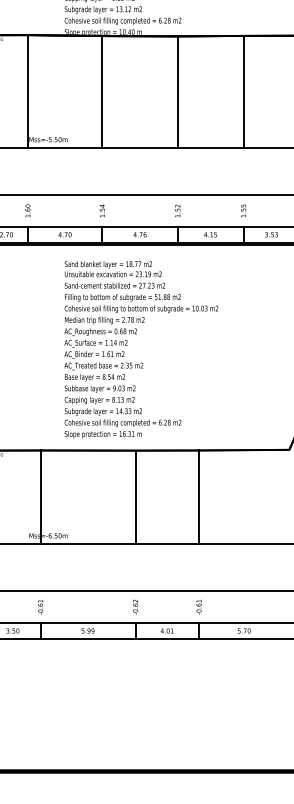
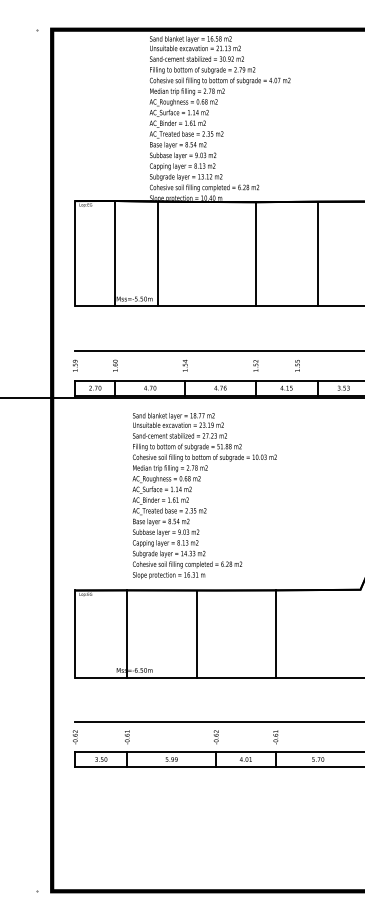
line: (102, 91) -> (158, 253), moved
text: (243, 210) -> (297, 365), moved
text: (141, 349) -> (204, 495), moved
line: (135, 496) -> (197, 633), moved

